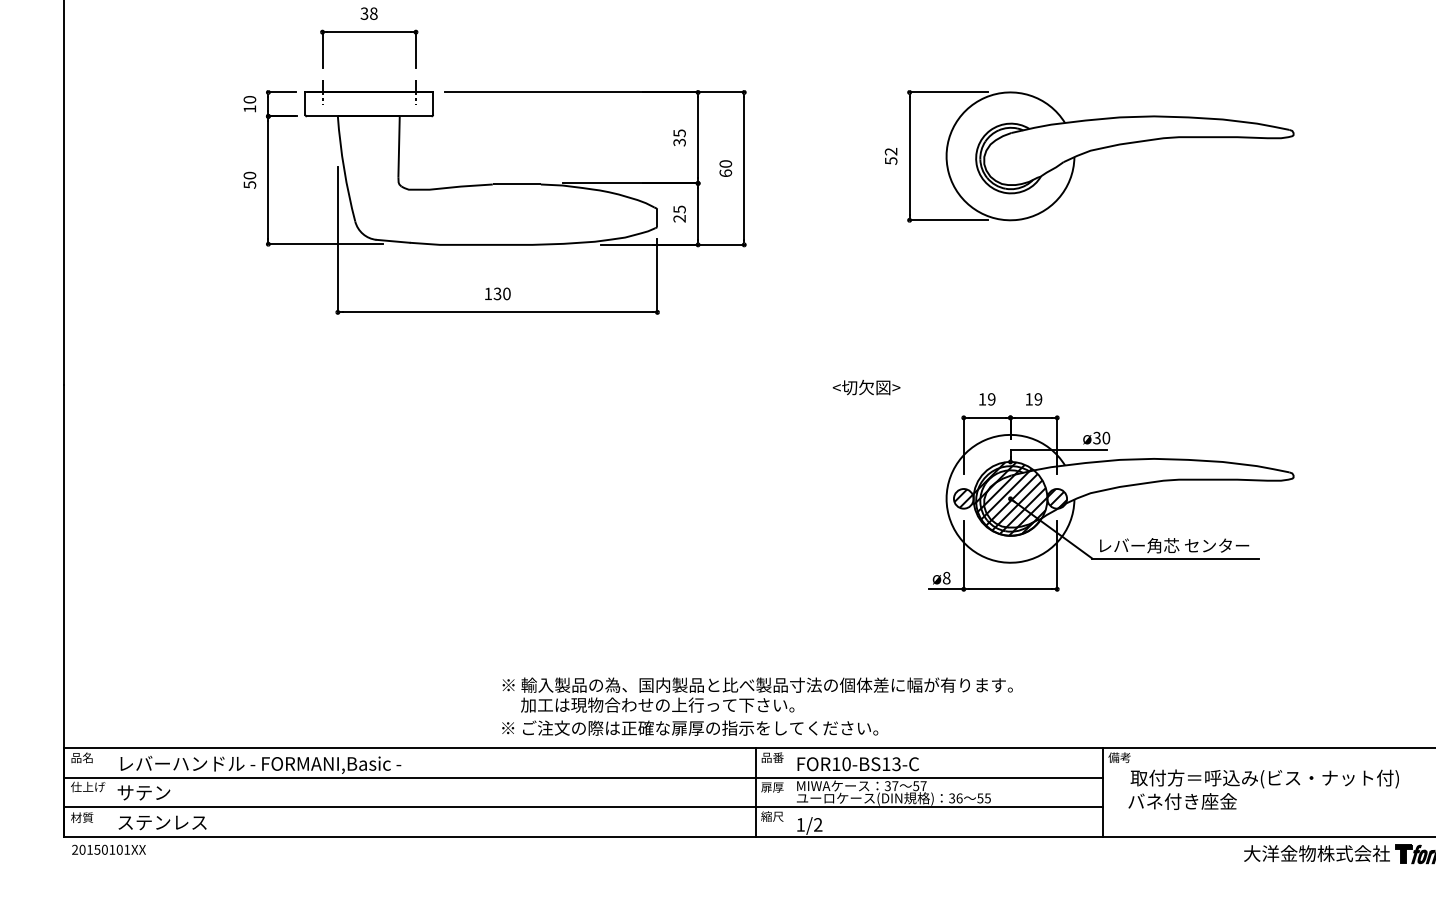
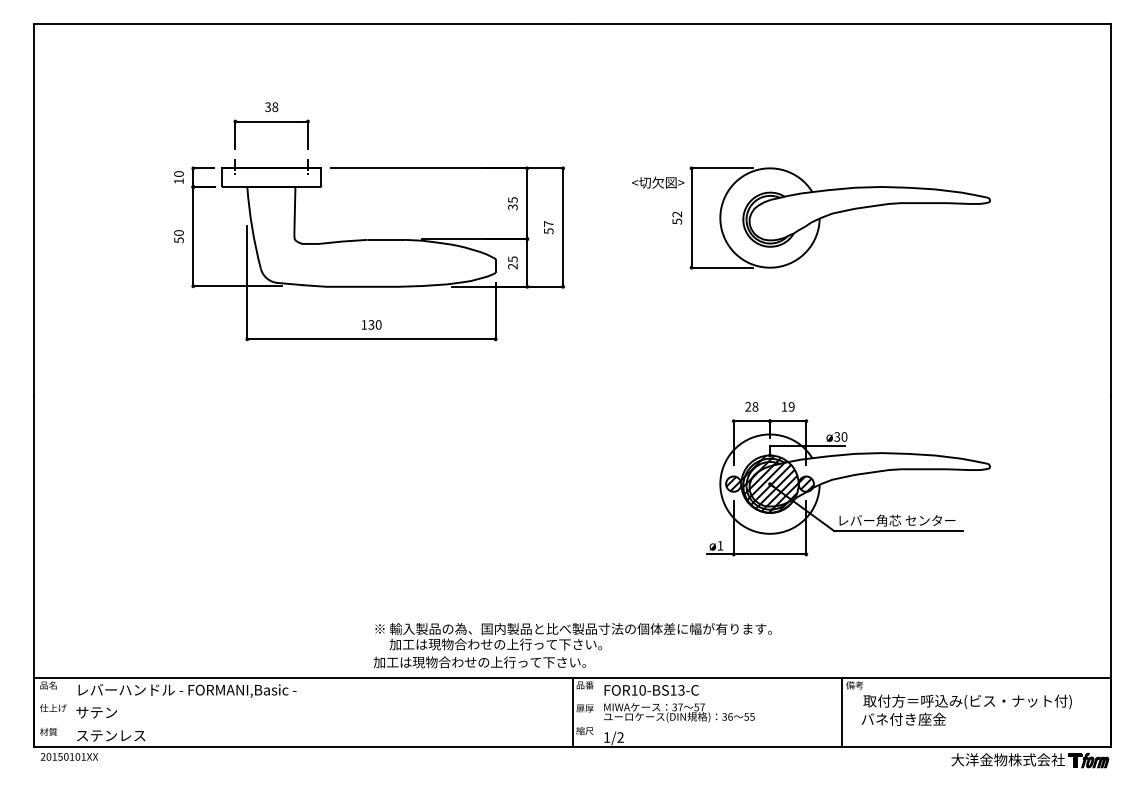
text: (725, 168) -> (548, 227), 60 -> 57
text: (866, 387) -> (658, 182), moved
text: (986, 398) -> (751, 406), 19 -> 28
text: (946, 577) -> (720, 545), ø8 -> ø1
text: (689, 728) -> (520, 662), ※ ご注文の際は正確な扉厚の指示をしてください。 -> 加工は現物合わせの上行って下さい。
line: (582, 778) -> (437, 701), removed
line: (582, 806) -> (437, 723), removed

